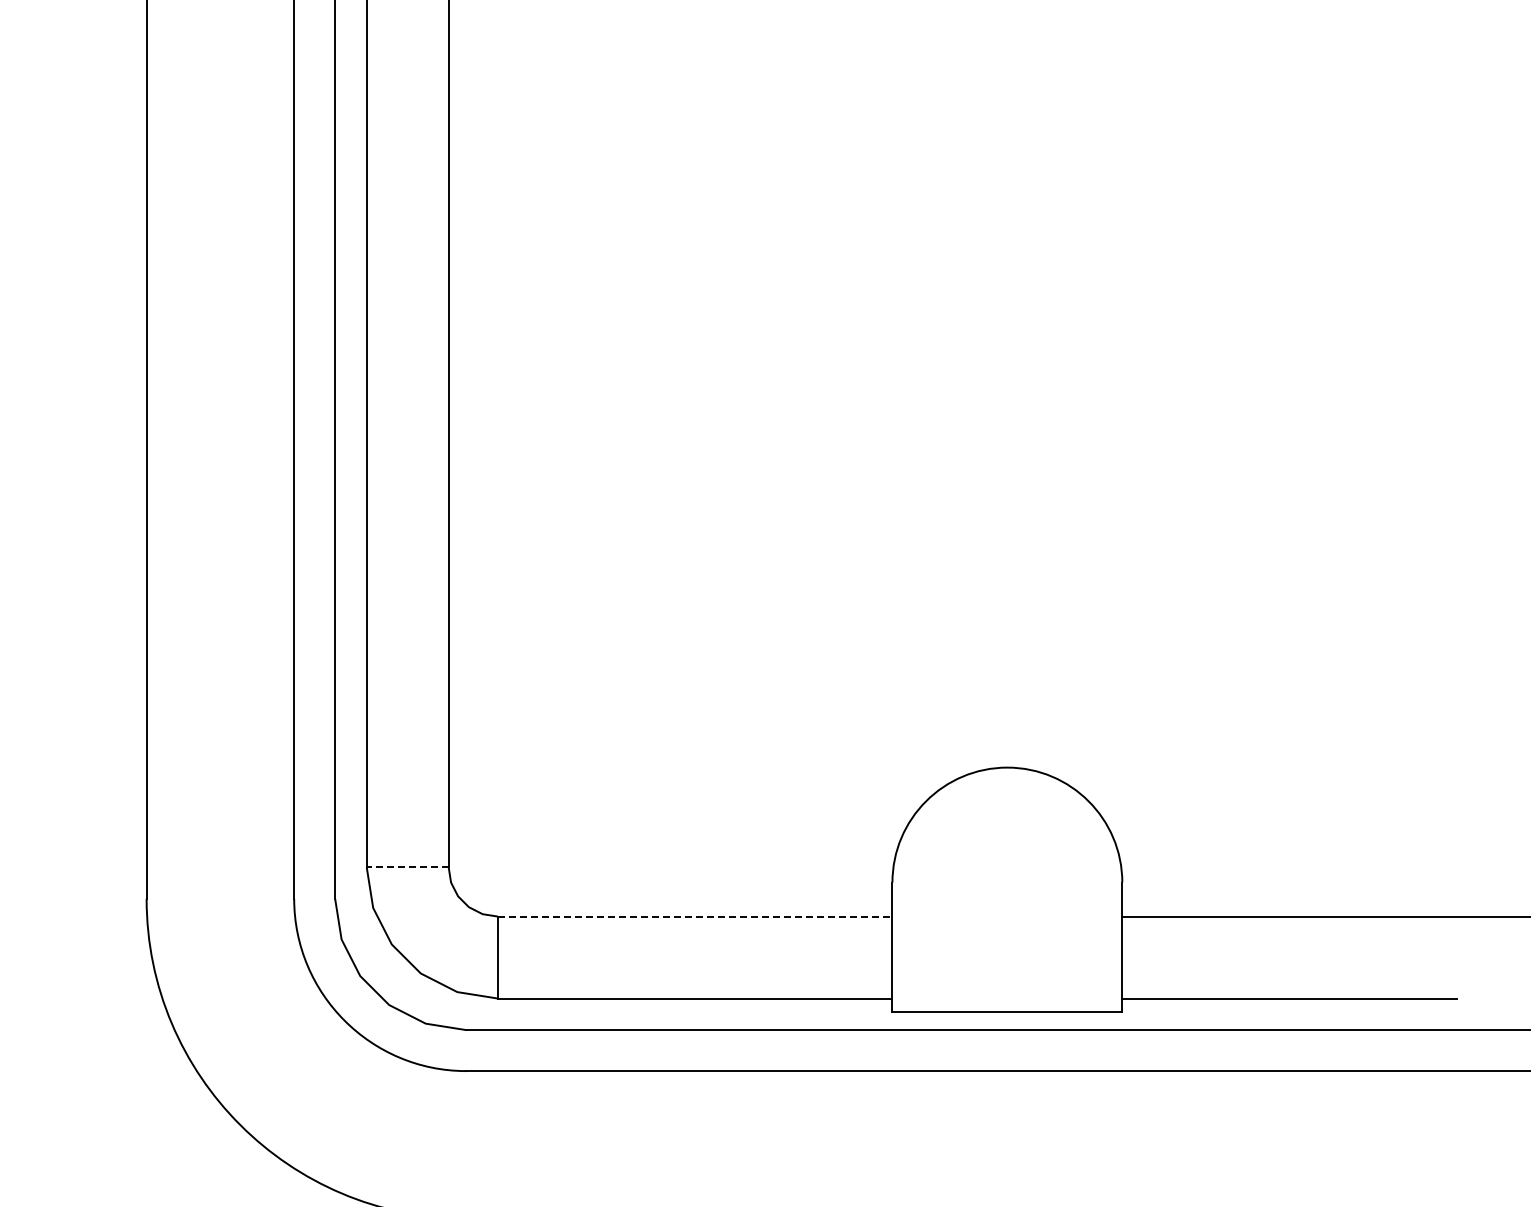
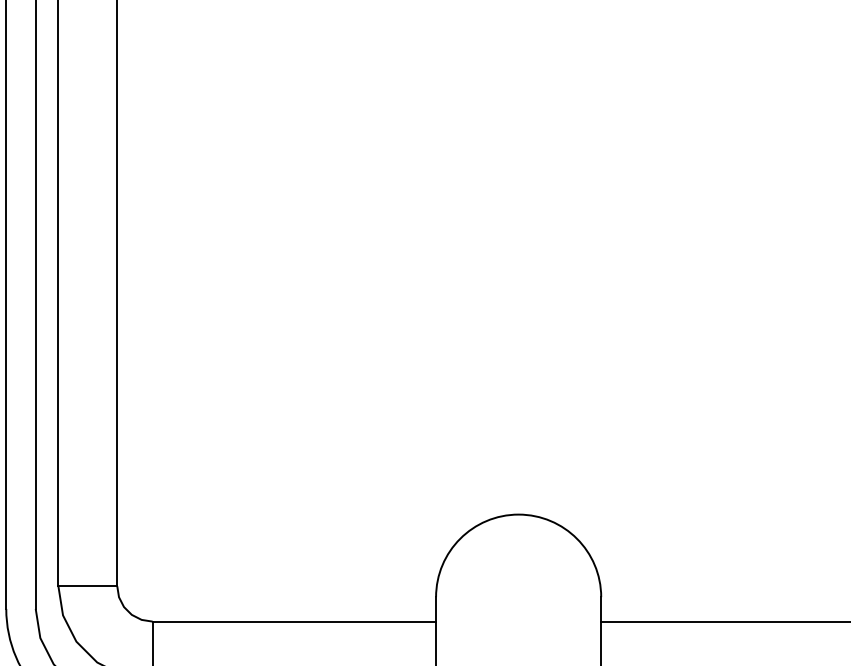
line: (407, 867) -> (87, 586), dashed -> solid
line: (695, 916) -> (294, 621), dashed -> solid

